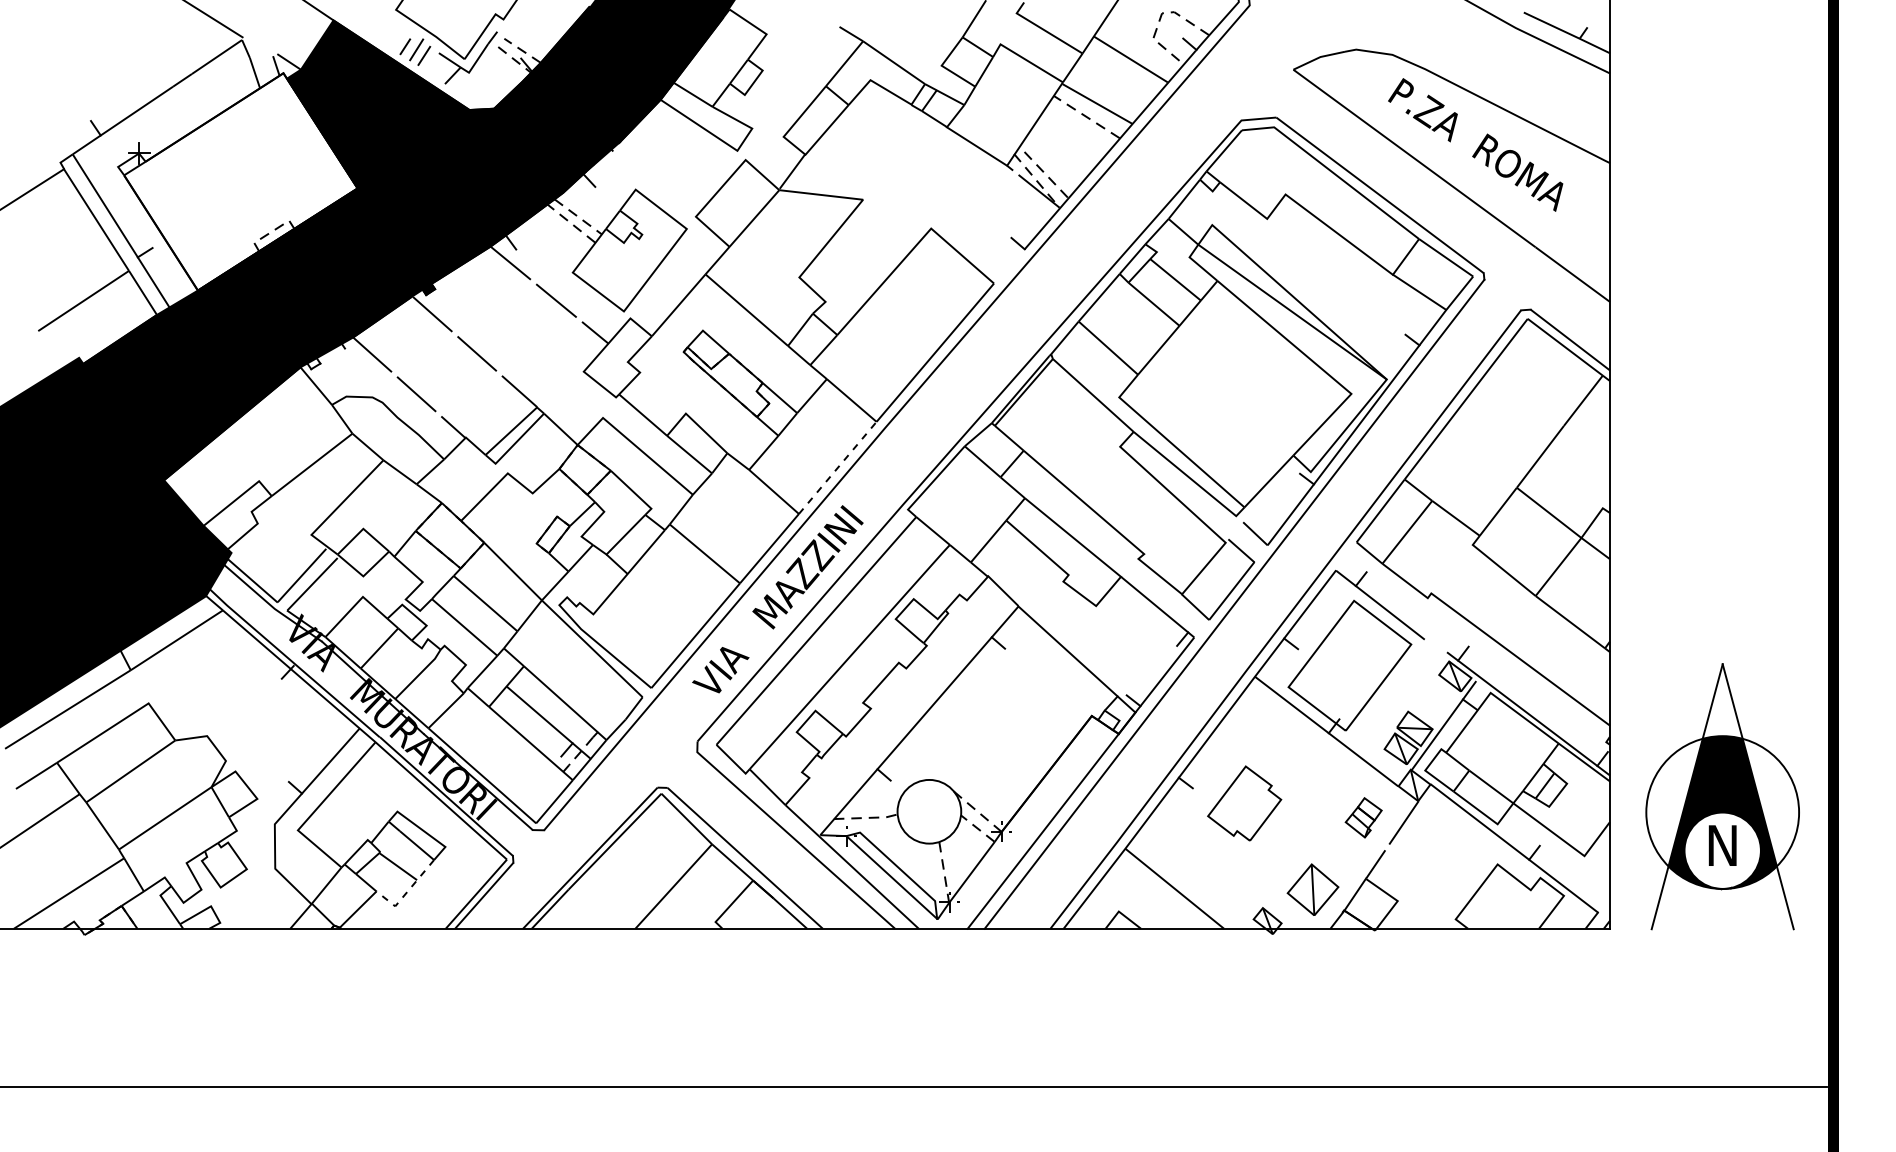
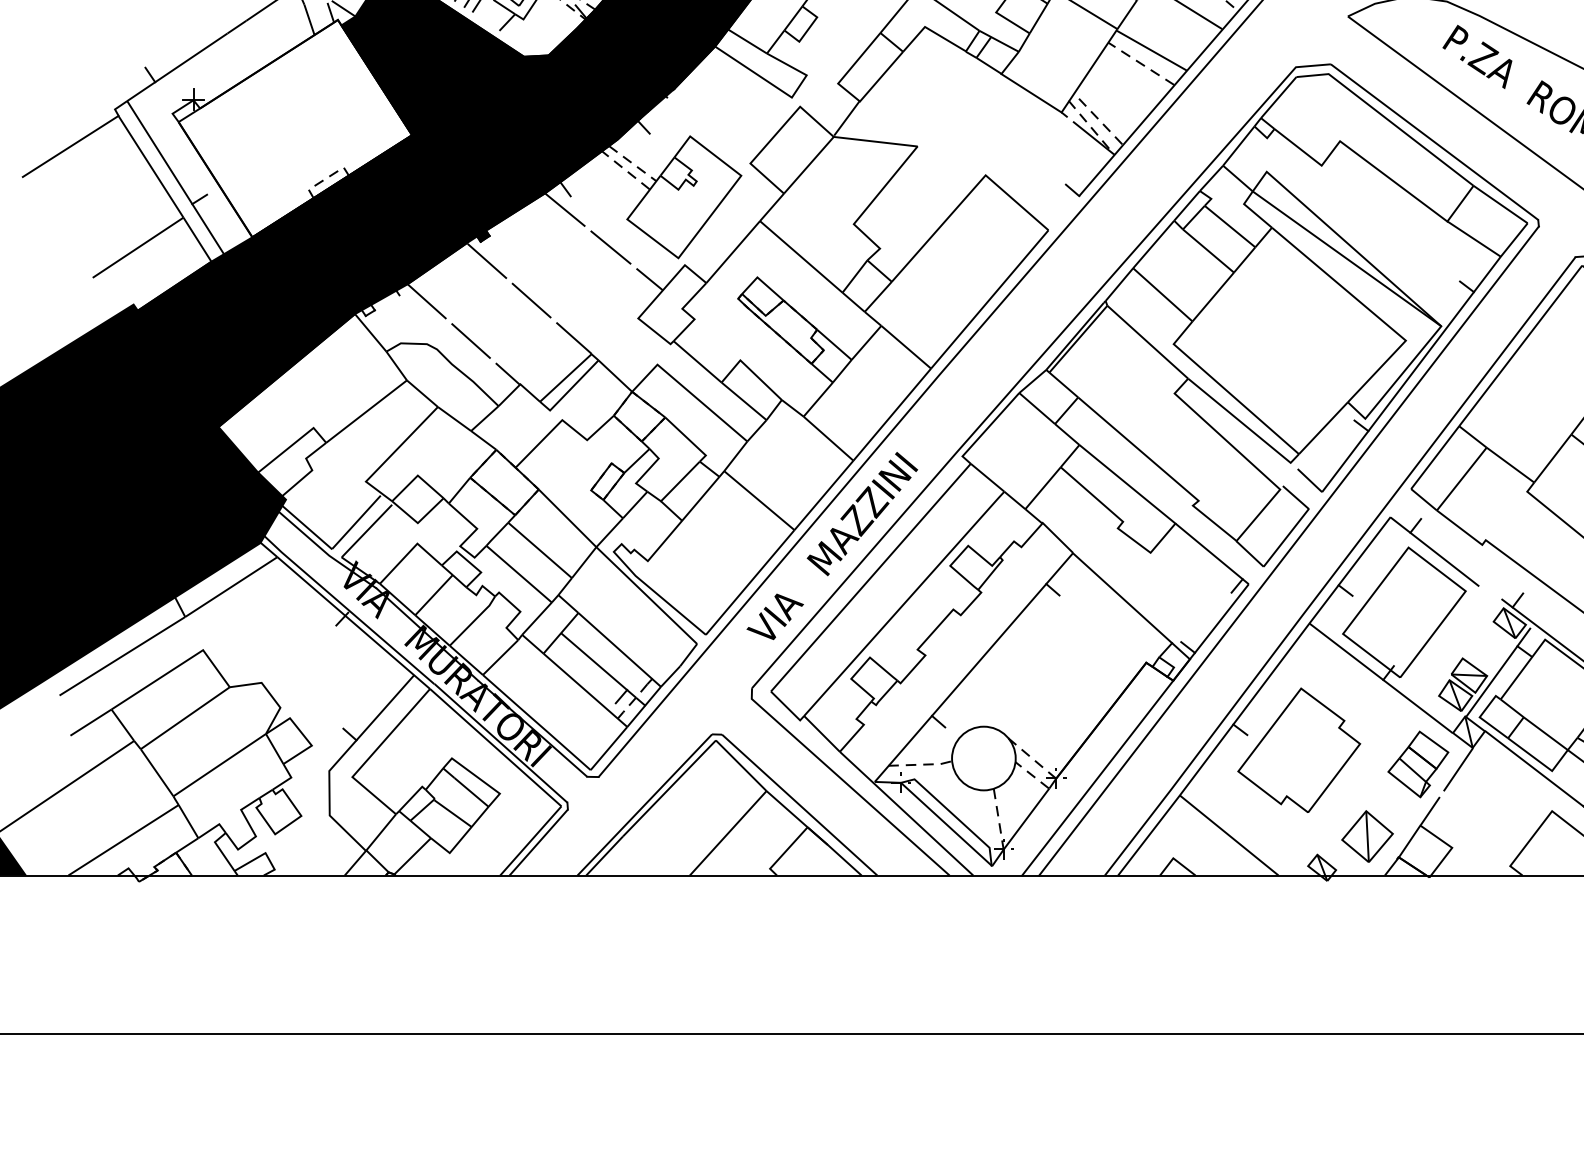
line: (838, 467) -> (892, 414), dashed -> solid
part: (1244, 803) -> (1298, 750), size x1.67
part: (1363, 817) -> (1417, 764), size x1.67
line: (406, 892) -> (460, 839), dashed -> solid

